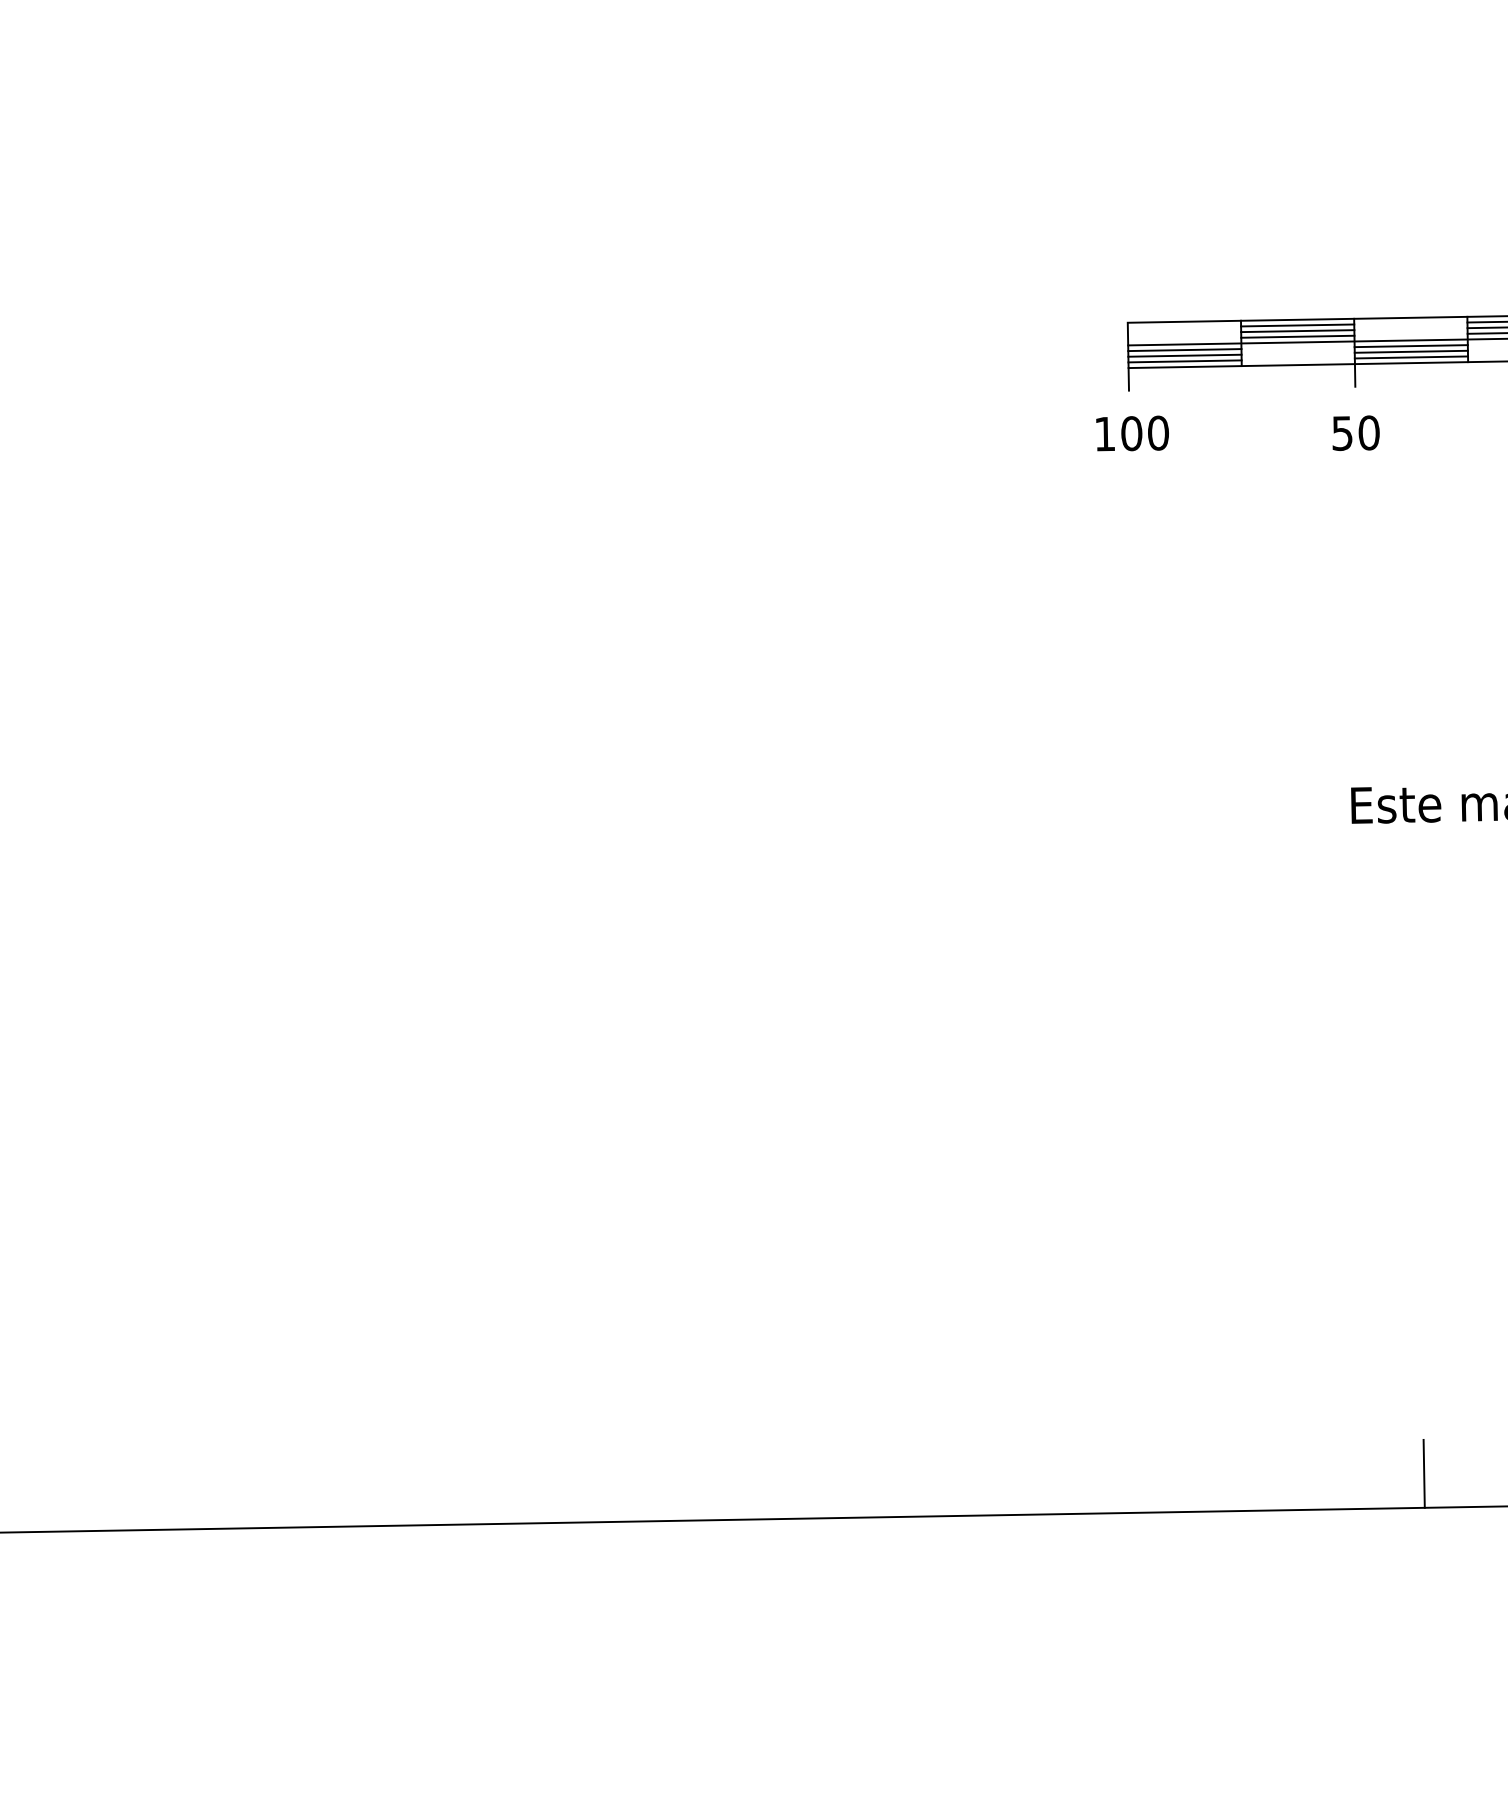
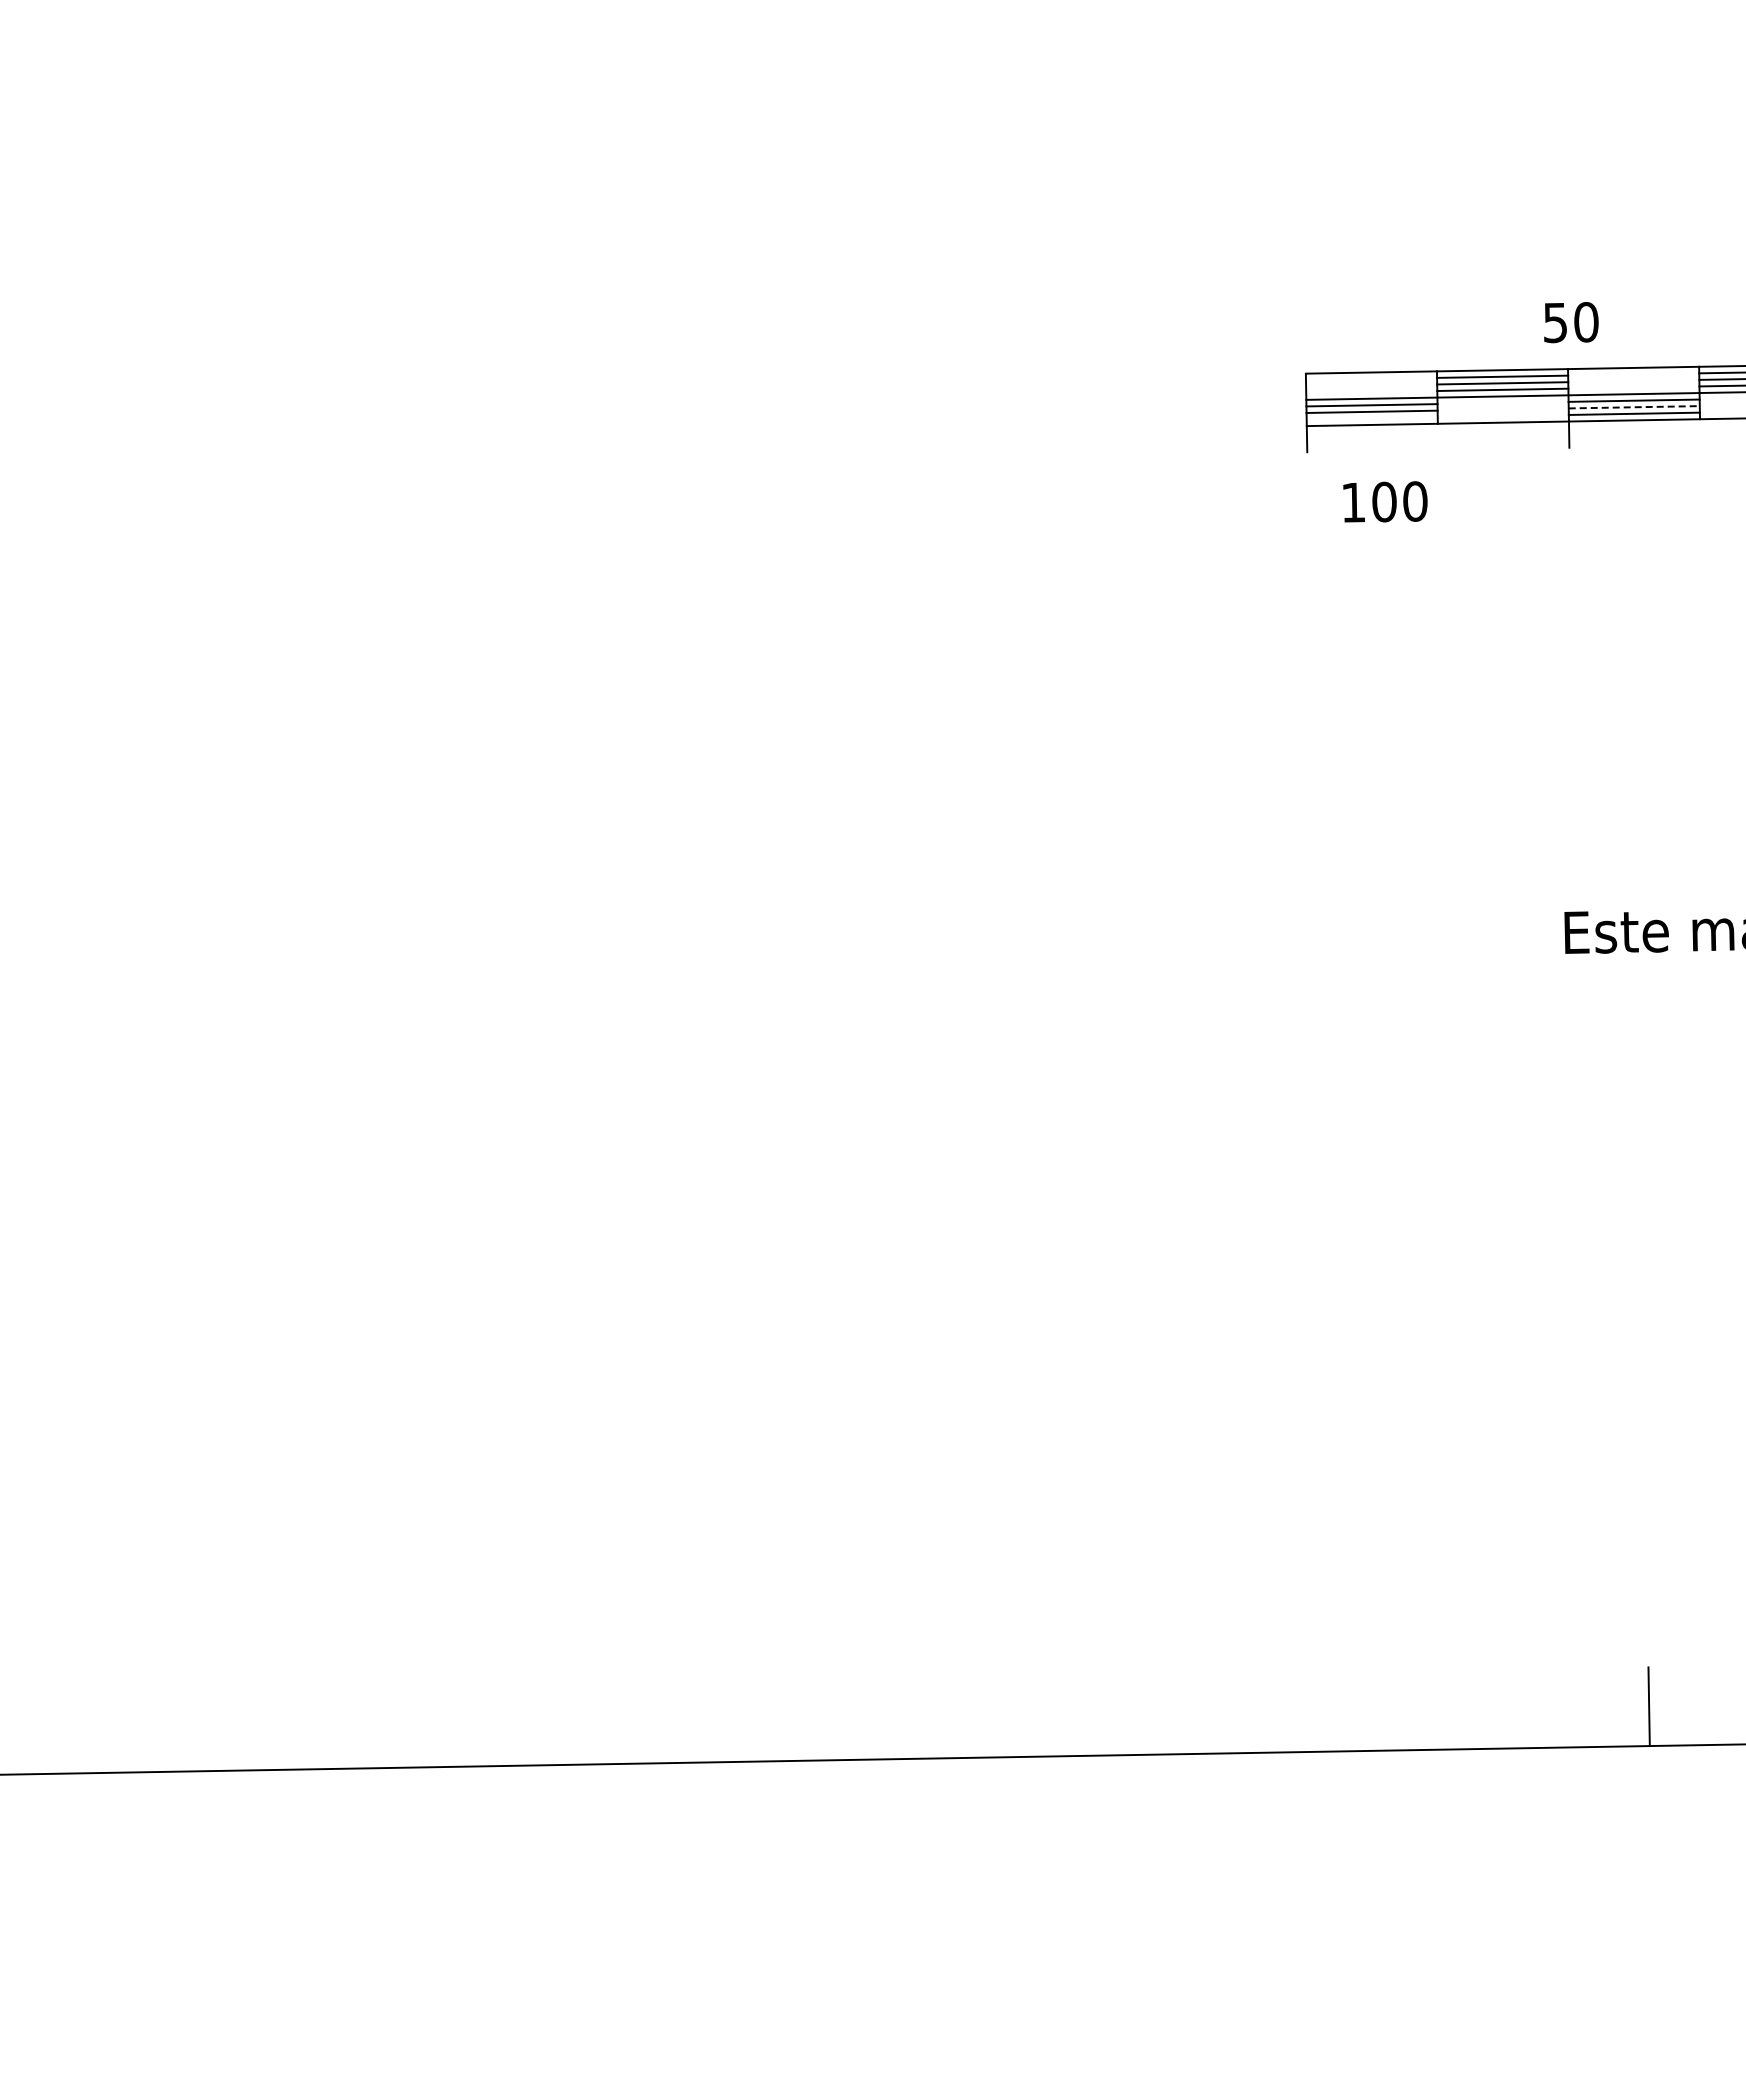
line: (1411, 351) -> (1634, 407), solid -> dashed
line: (1184, 361) -> (1371, 418), removed
text: (1132, 433) -> (1385, 501), moved
text: (1356, 433) -> (1571, 322), moved

